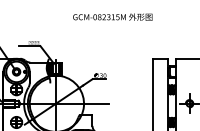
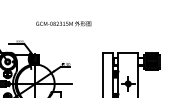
text: (112, 16) -> (63, 23), moved

